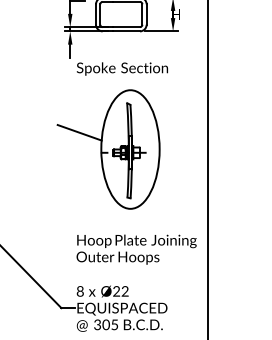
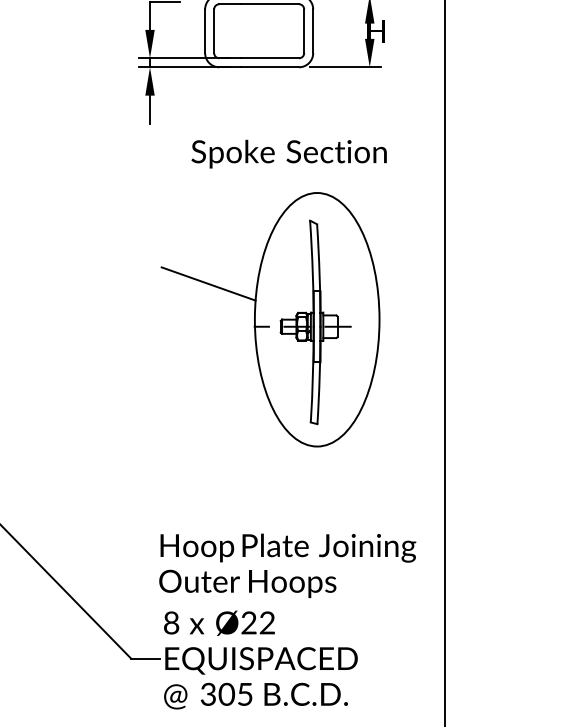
text: (121, 68) -> (287, 153), moved
part: (108, 149) -> (270, 319), moved
text: (136, 249) -> (287, 565), moved

